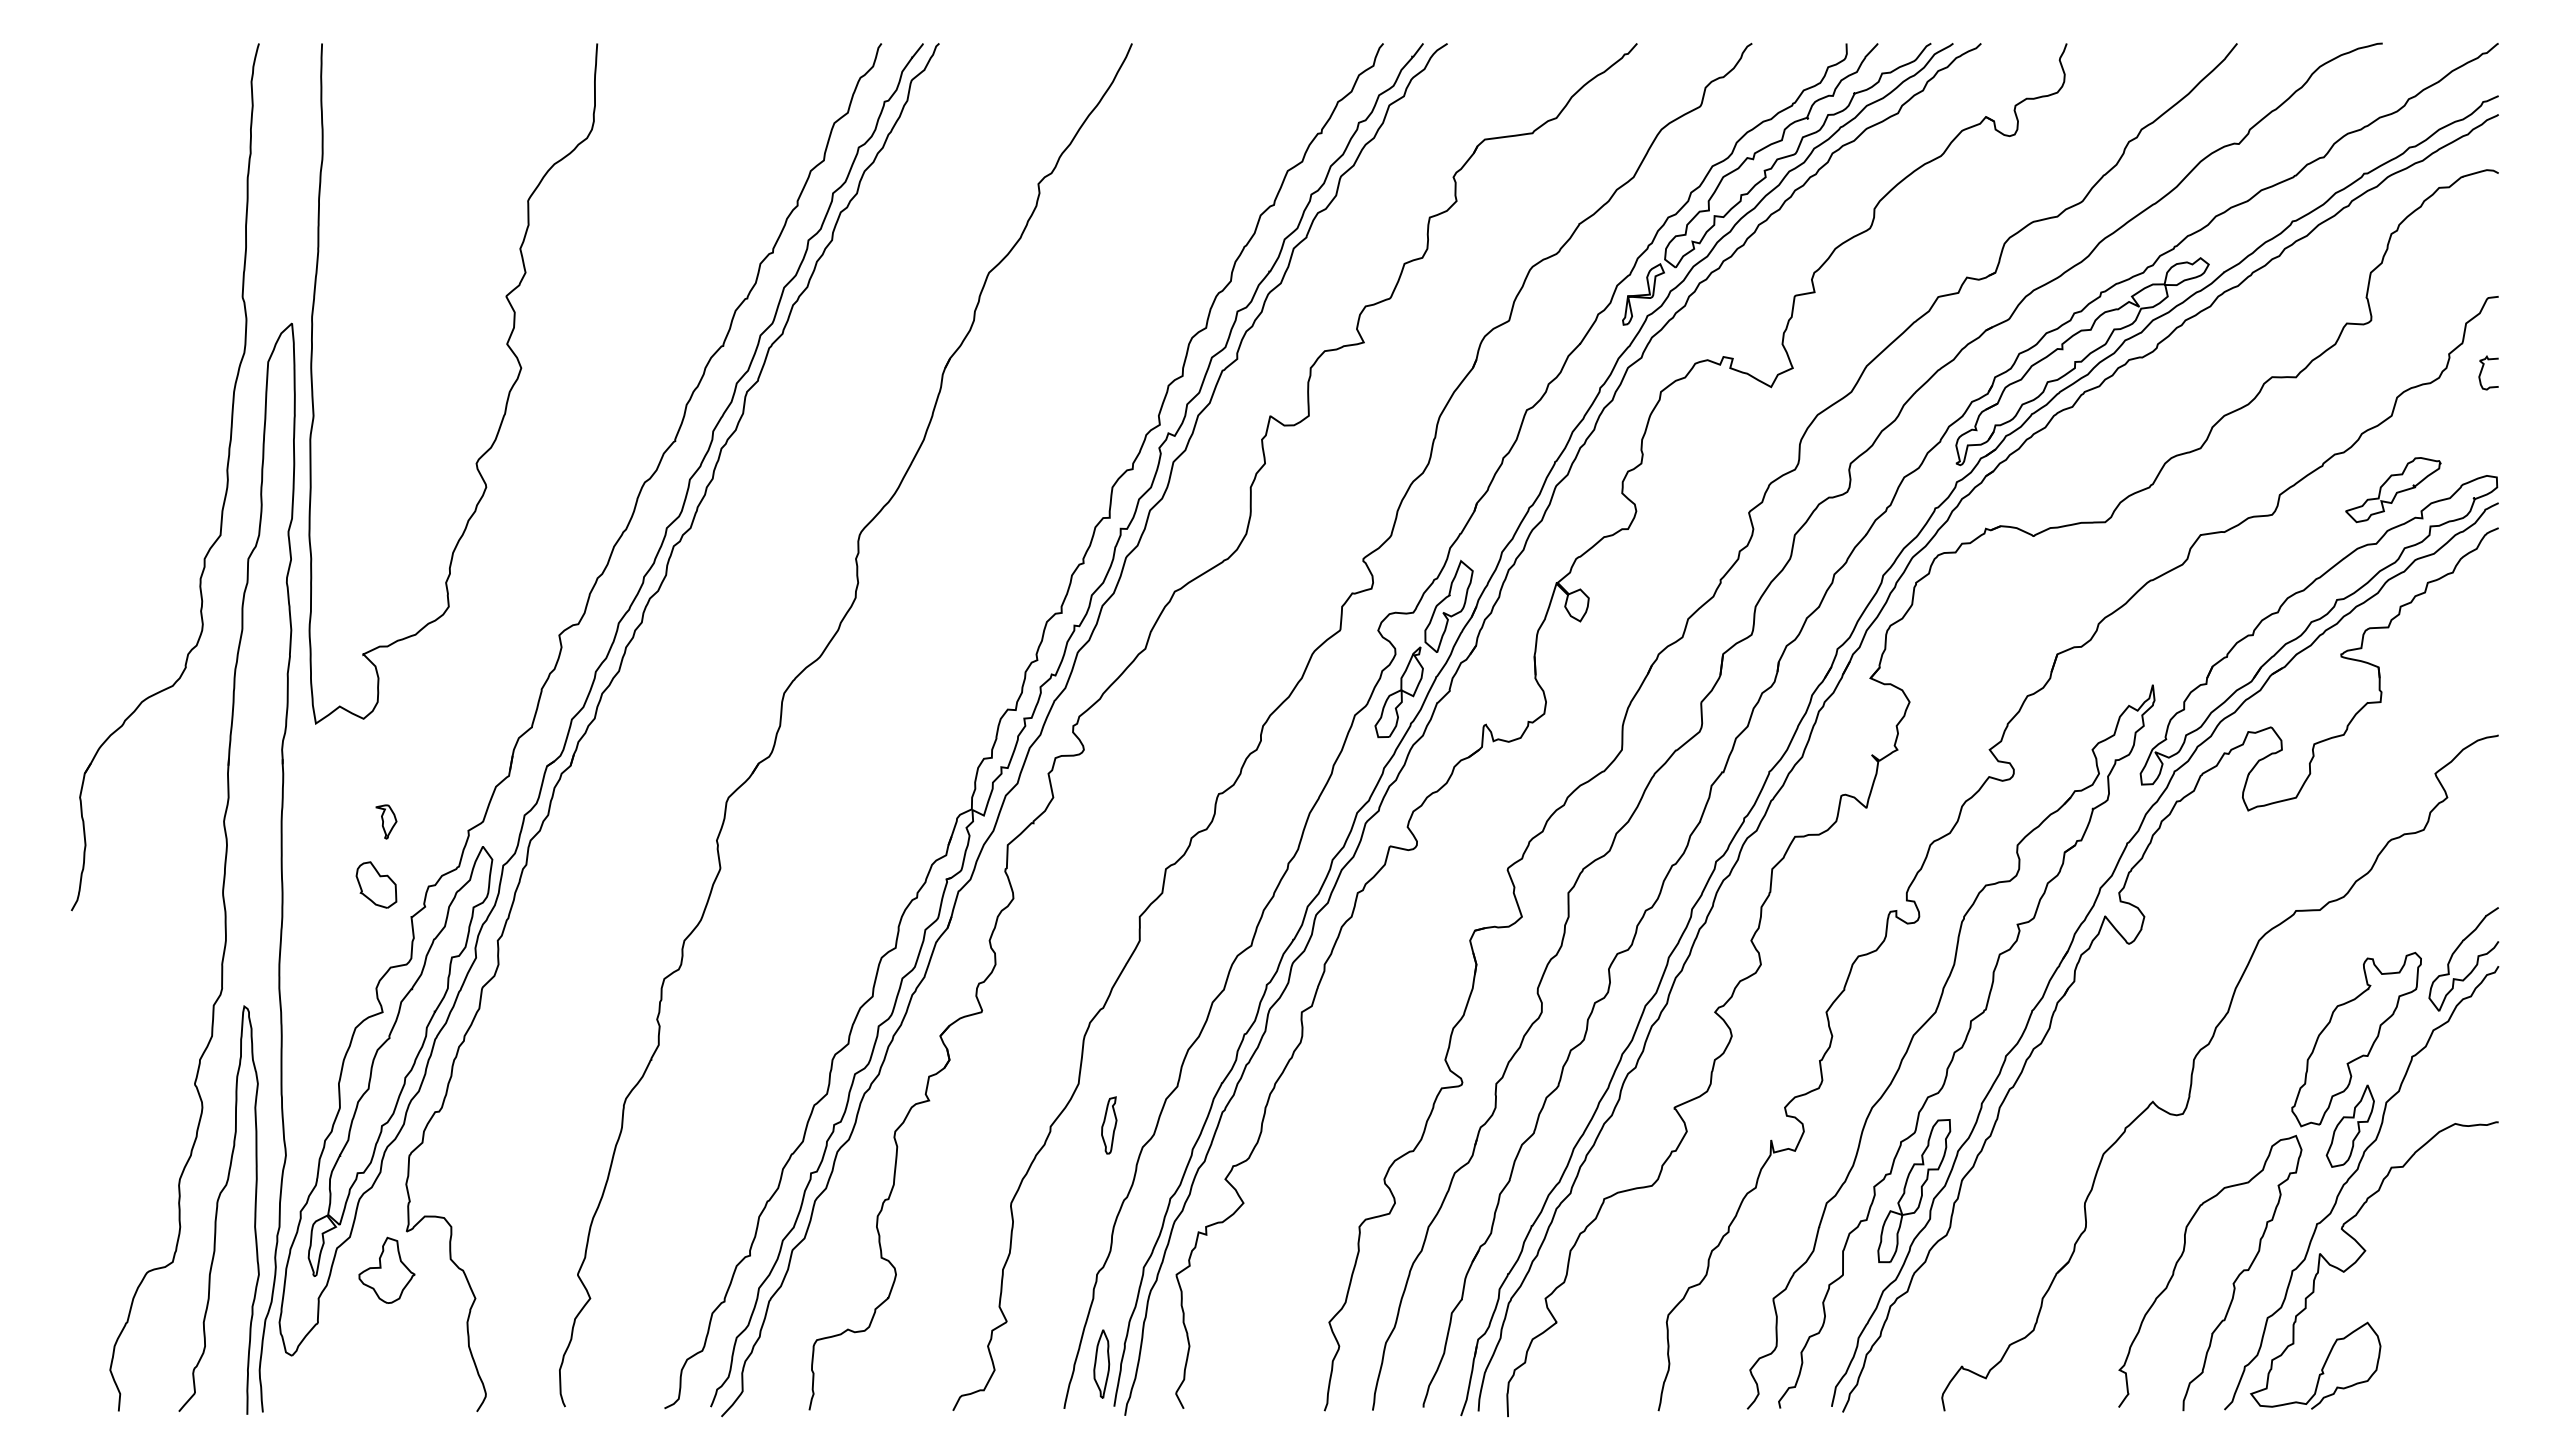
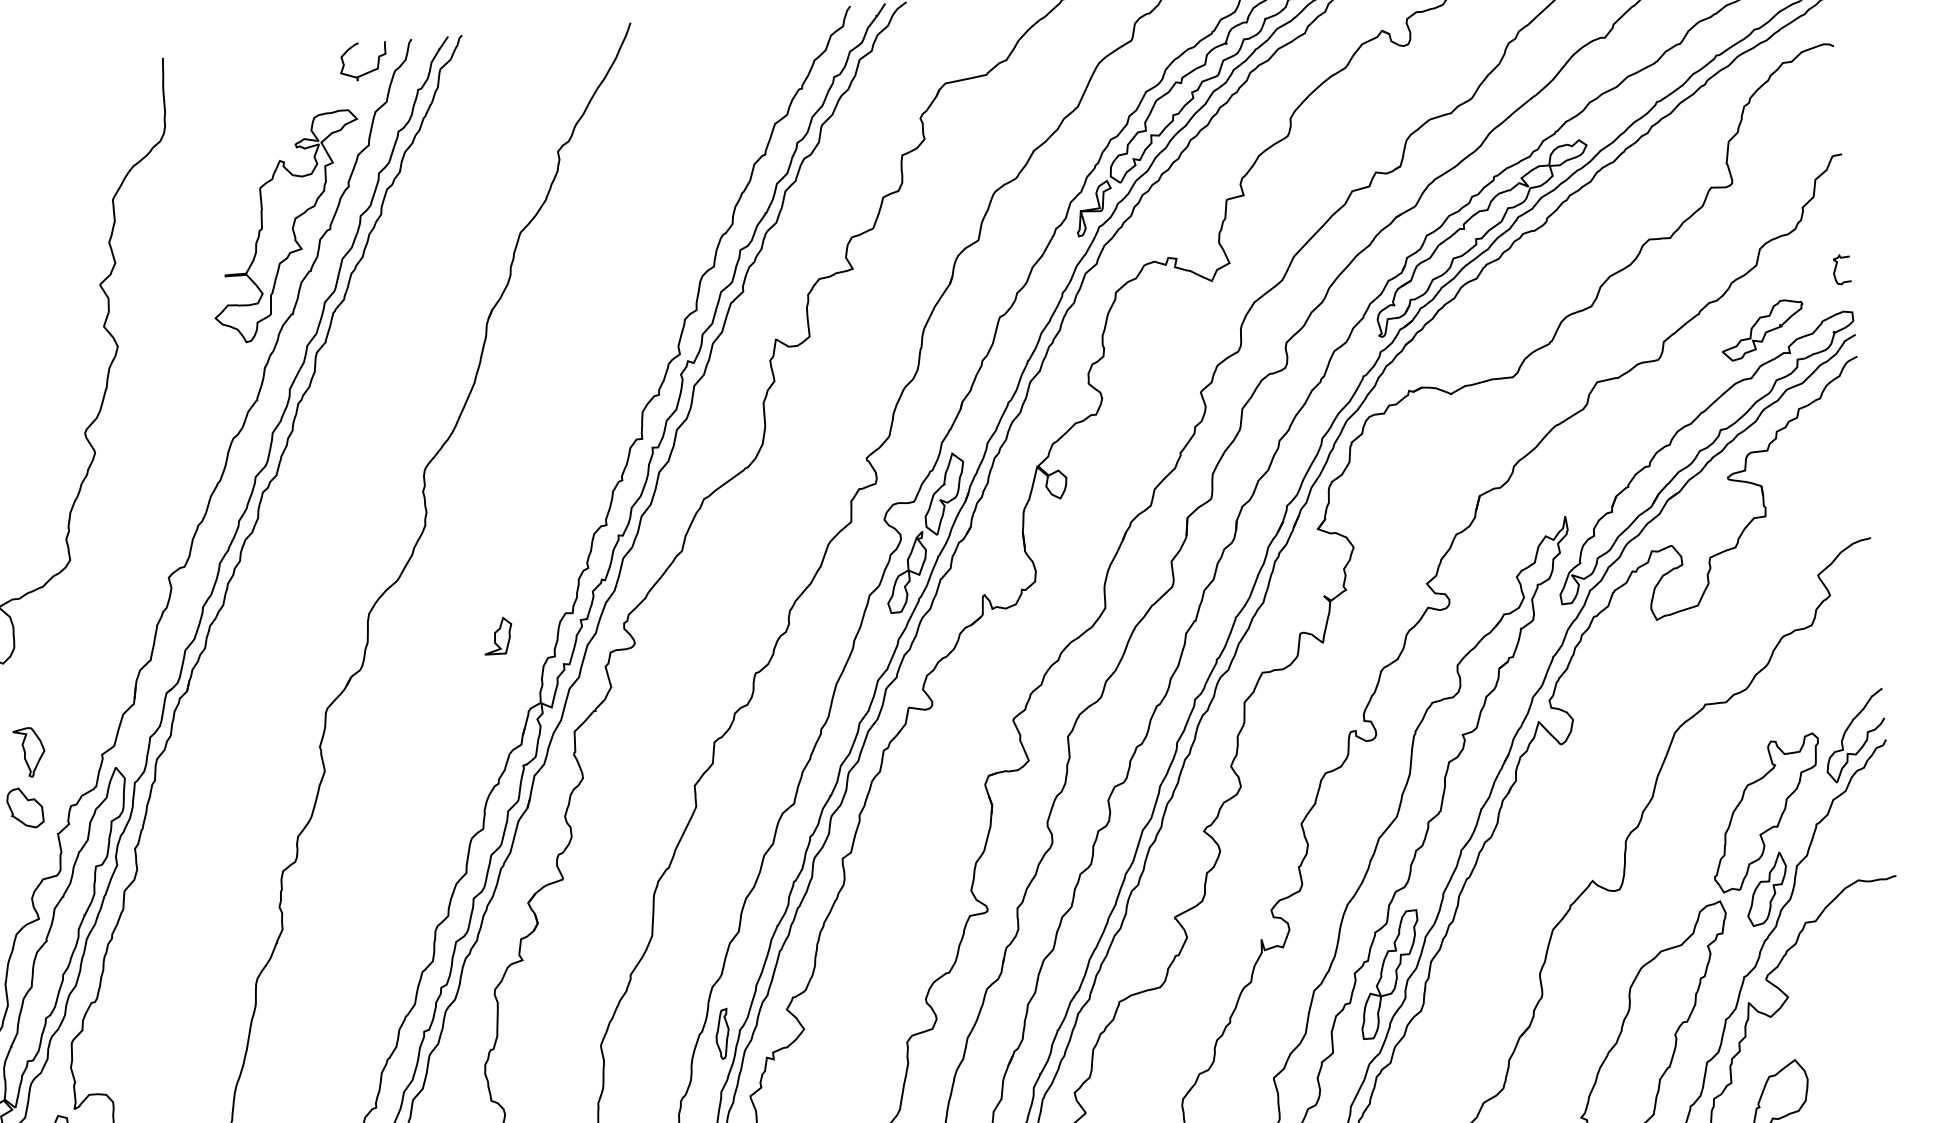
part: (829, 76) -> (368, 71), added
part: (723, 245) -> (286, 226), added
curve: (2482, 371) -> (1836, 268), moved
part: (928, 729) -> (497, 635), added
part: (386, 821) -> (29, 751), size x1.67
part: (1109, 1125) -> (722, 1033), moved

